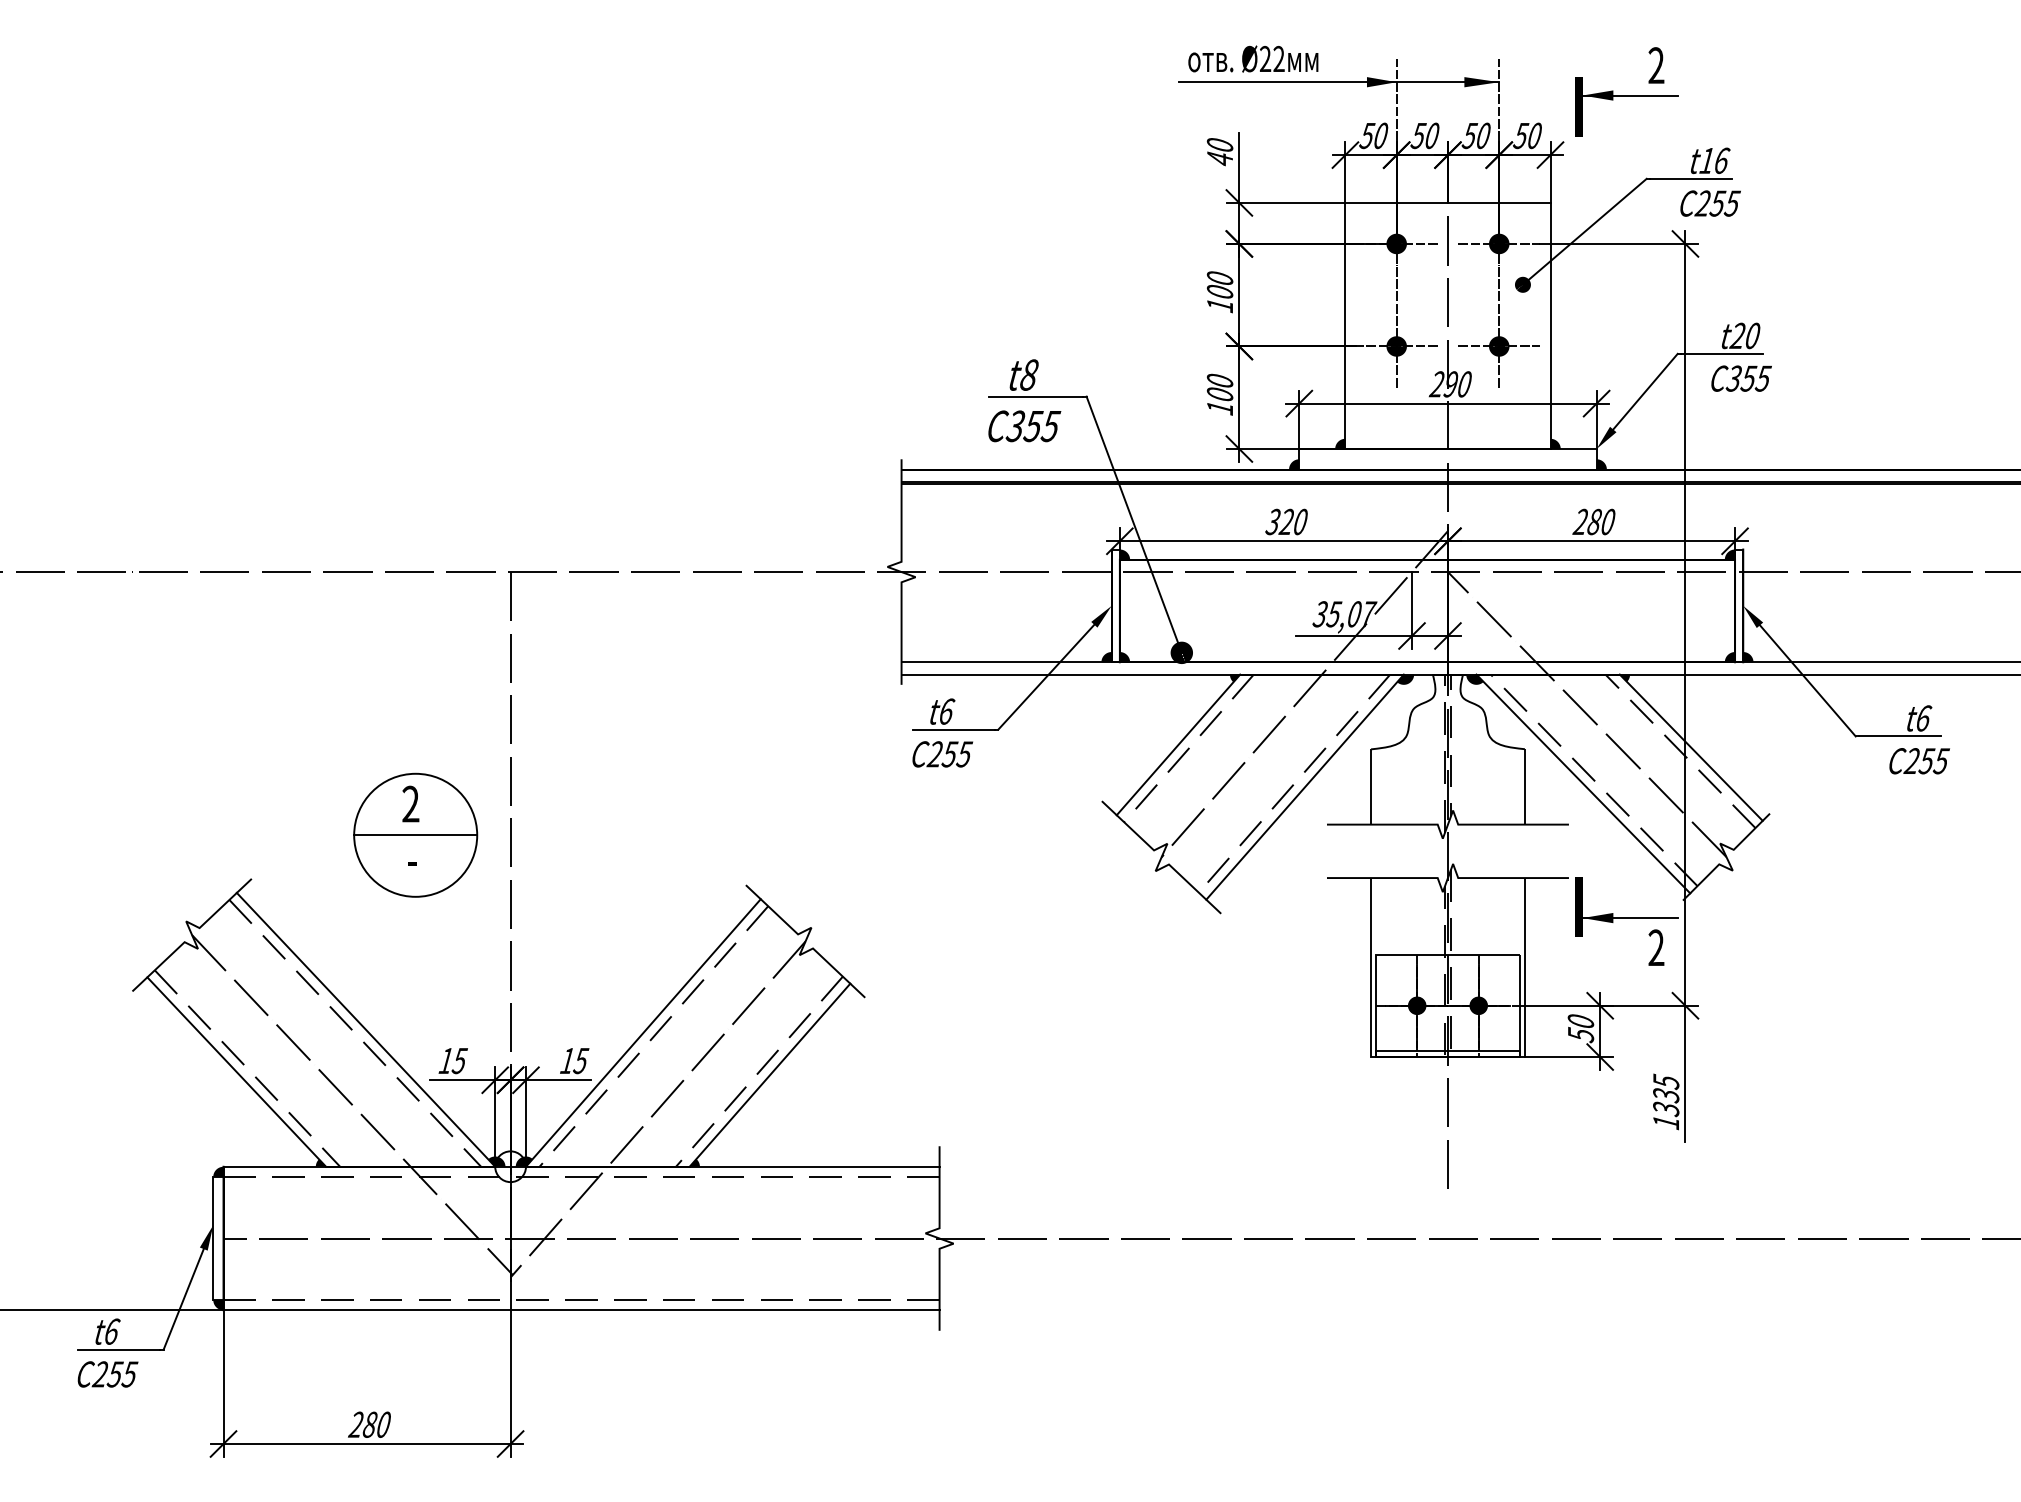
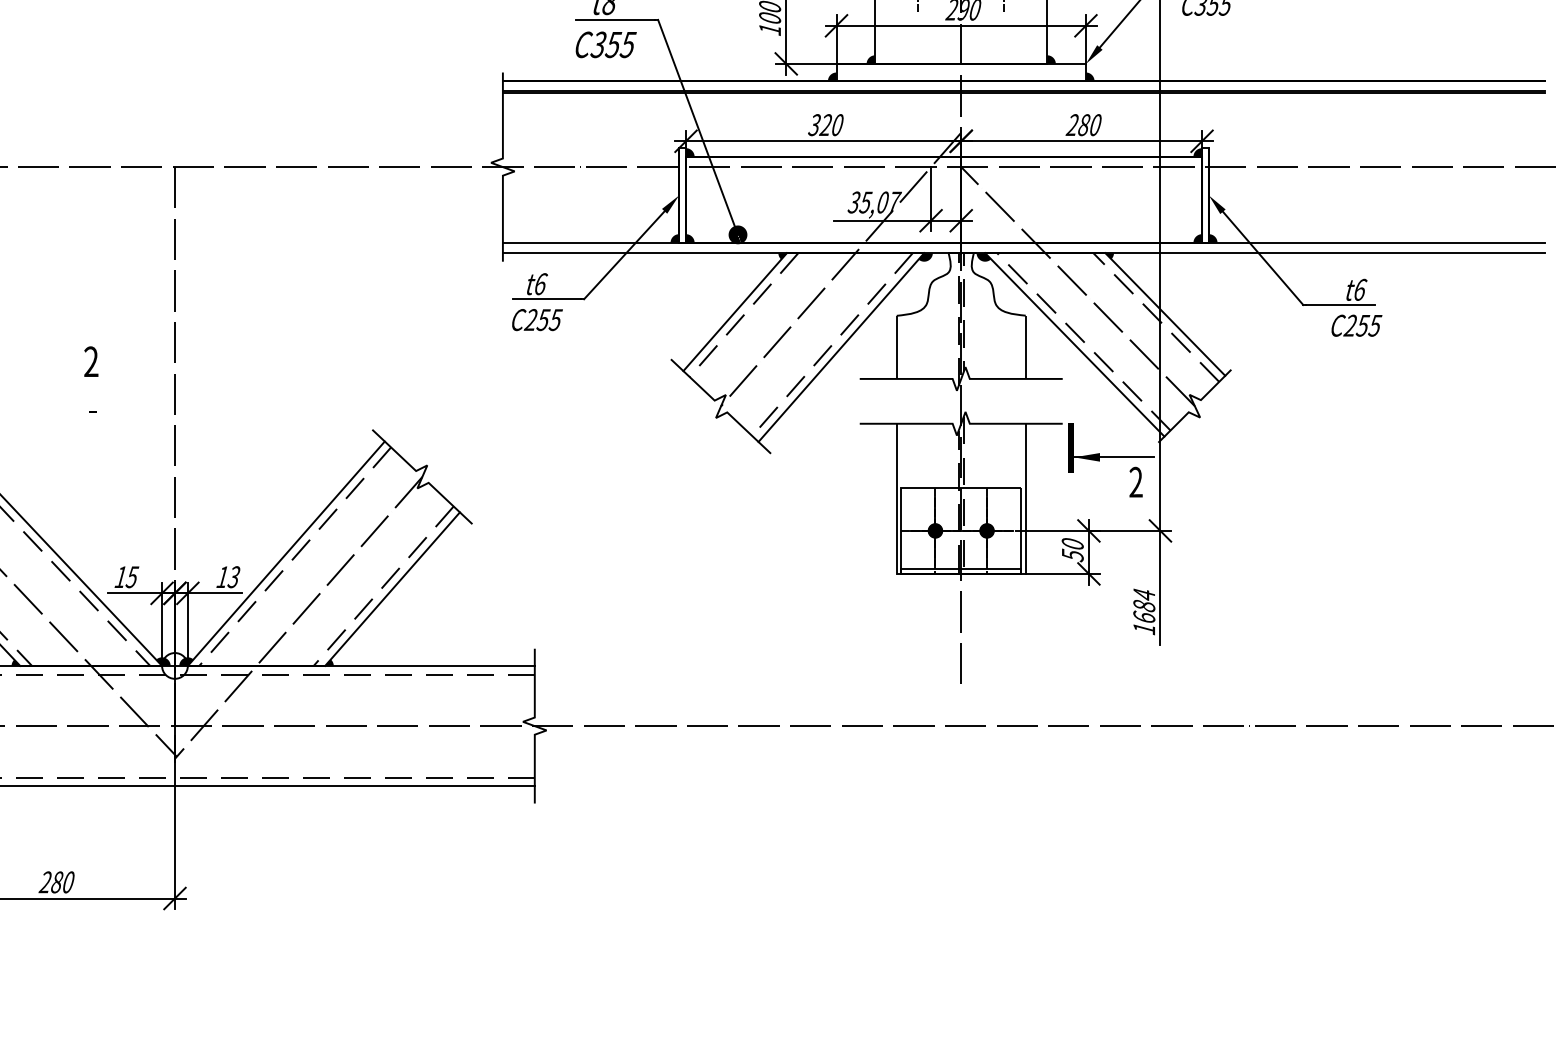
part: (415, 834) -> (95, 387), removed
text: (581, 1060) -> (234, 576), 15 -> 13
text: (1666, 1095) -> (1144, 606), 1335 -> 1684

